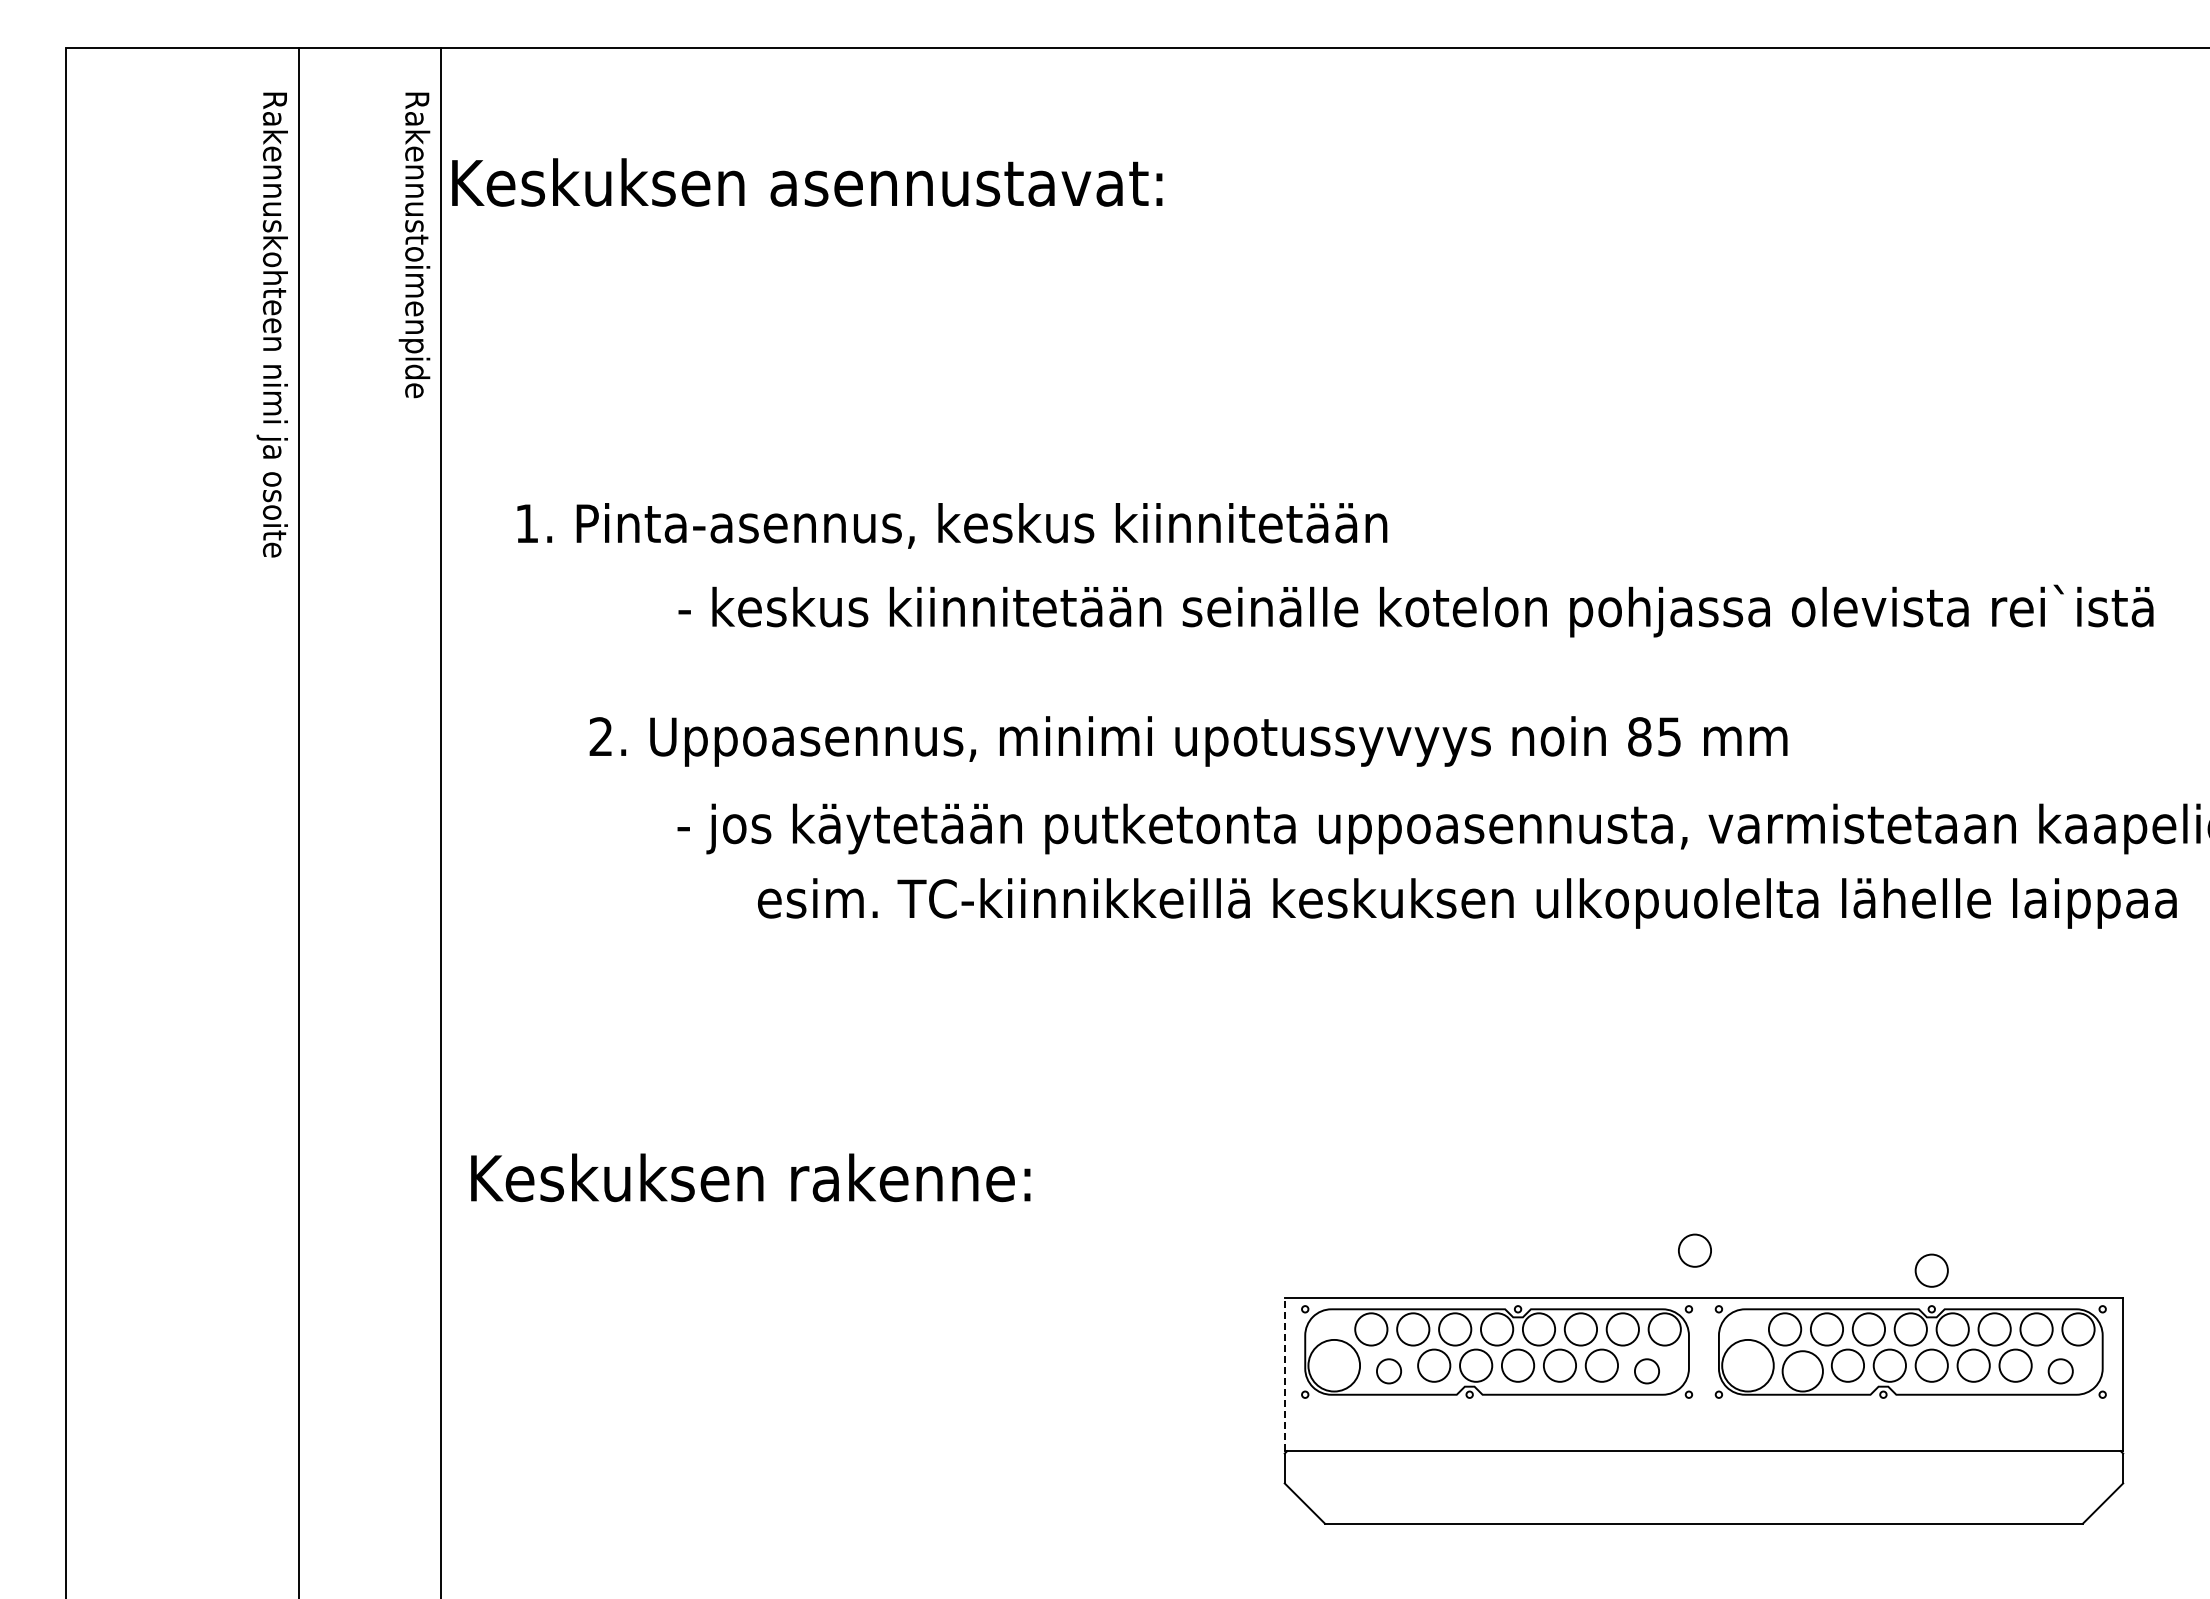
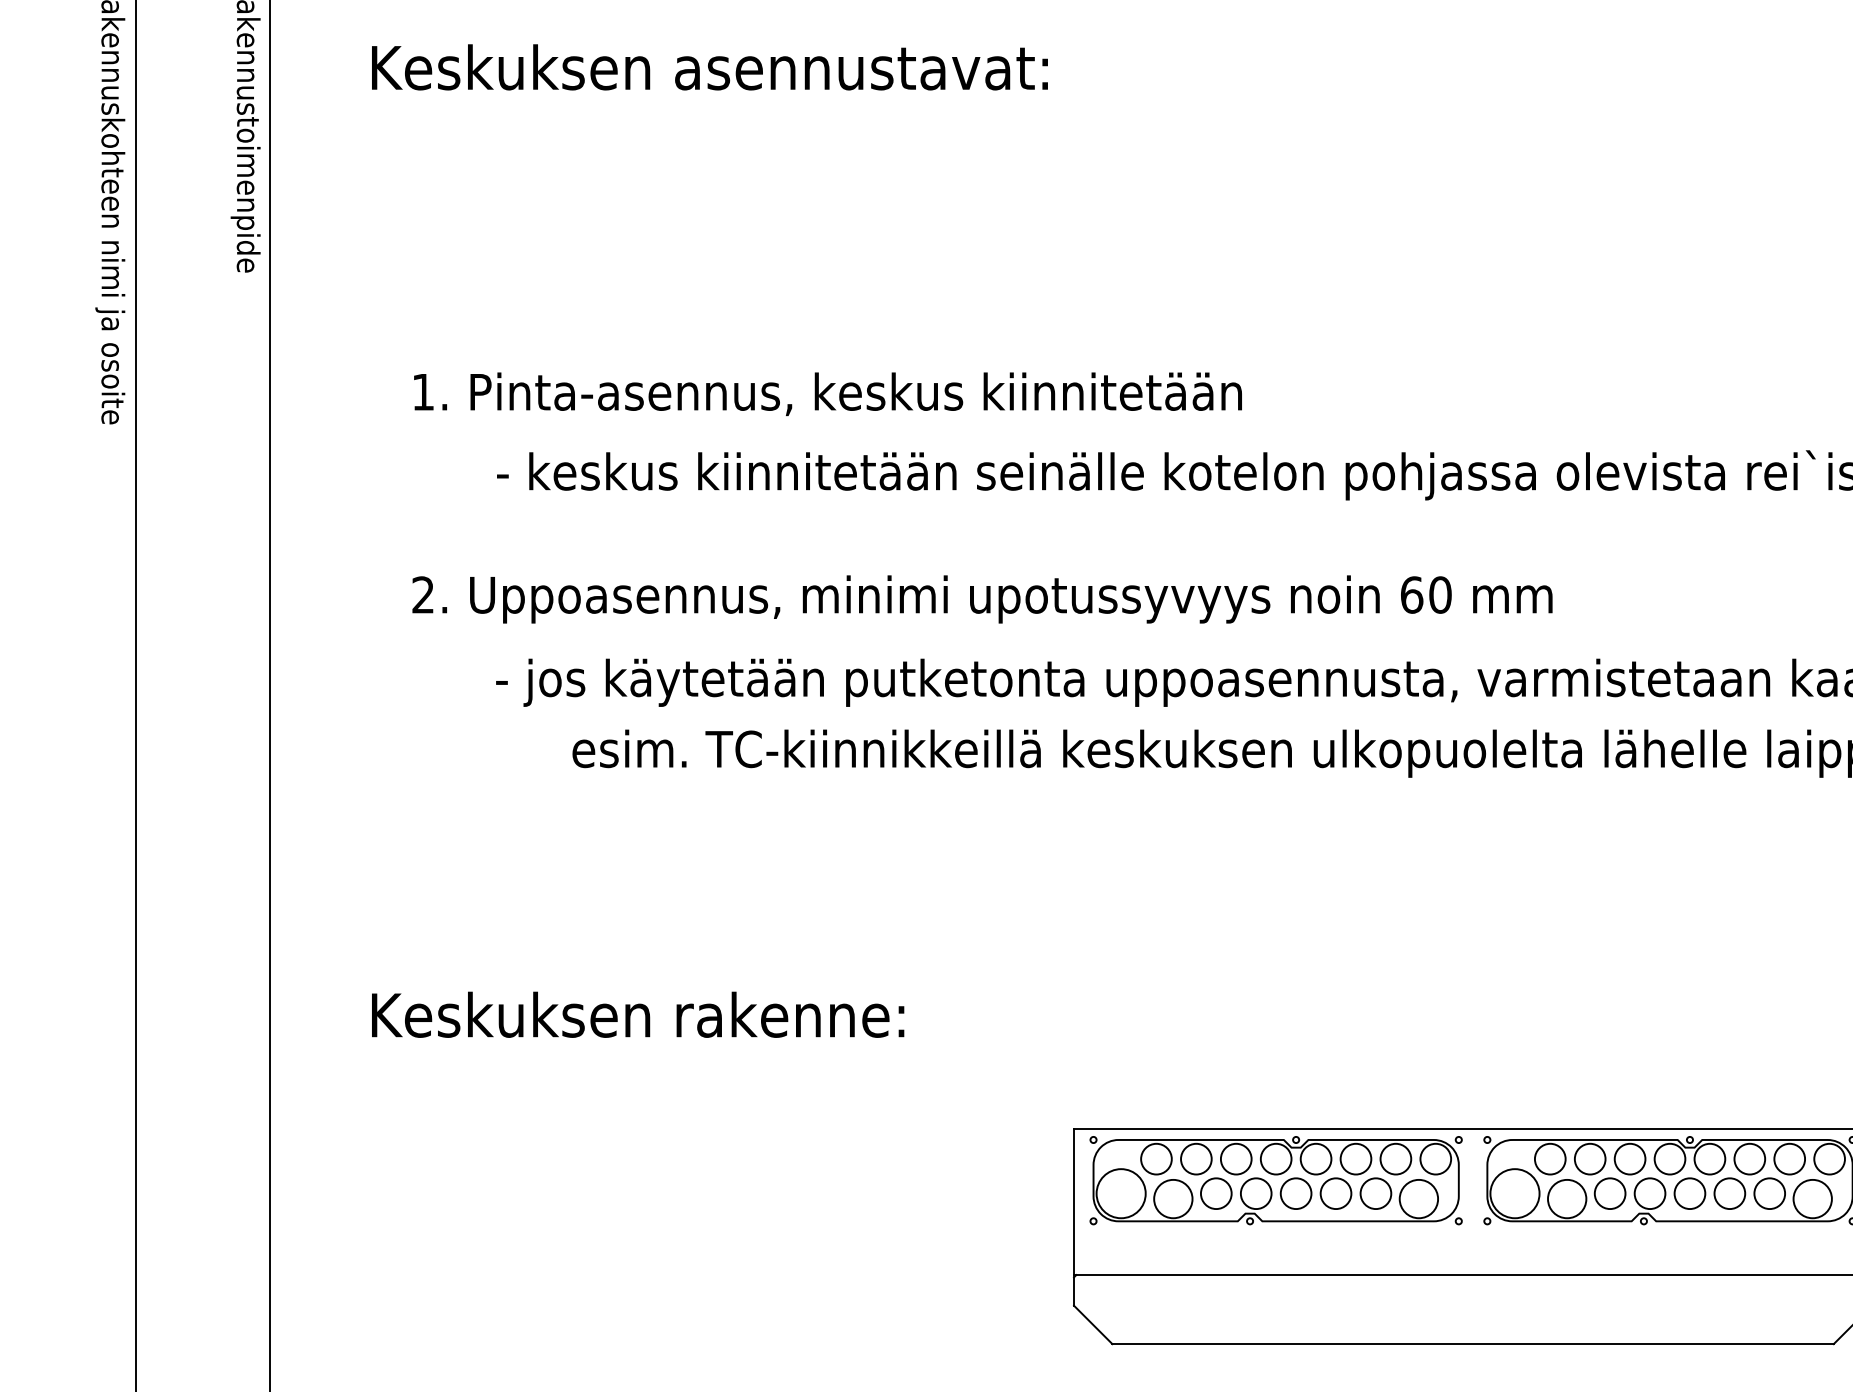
text: (807, 182) -> (710, 67), moved
text: (952, 525) -> (828, 393), moved
text: (1654, 736) -> (1426, 594), 85 -> 60
text: (750, 1177) -> (637, 1014), moved
circle: (1694, 1250) -> (1464, 1084), removed
circle: (1931, 1270) -> (1689, 1103), removed
circle: (1388, 1371) -> (1172, 1199), size x1.67
circle: (1646, 1371) -> (1418, 1199), size x1.67
circle: (2060, 1371) -> (1812, 1199), size x1.67
line: (1284, 1374) -> (1073, 1202), dashed -> solid

